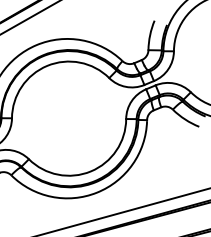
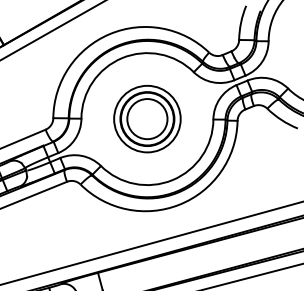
part: (69, 118) -> (147, 118), added

